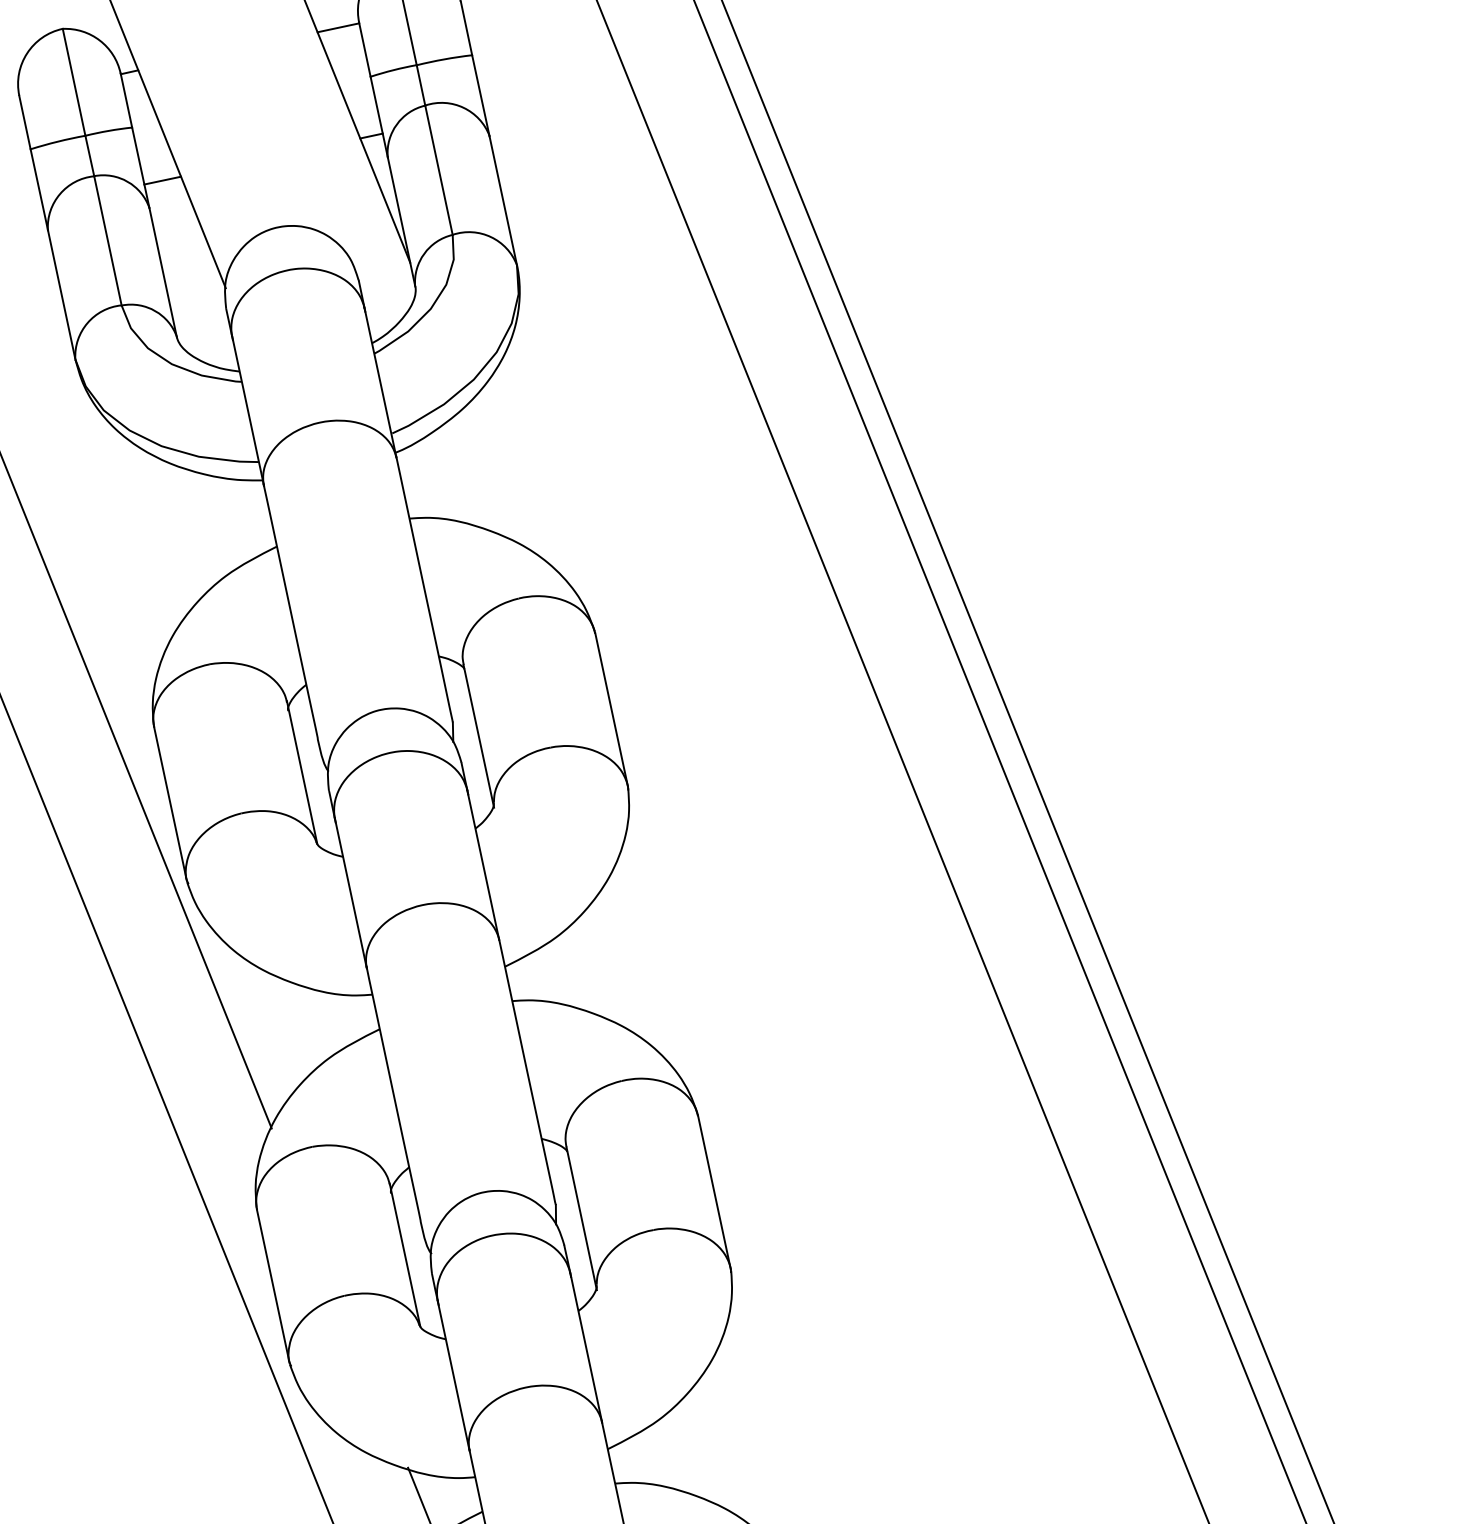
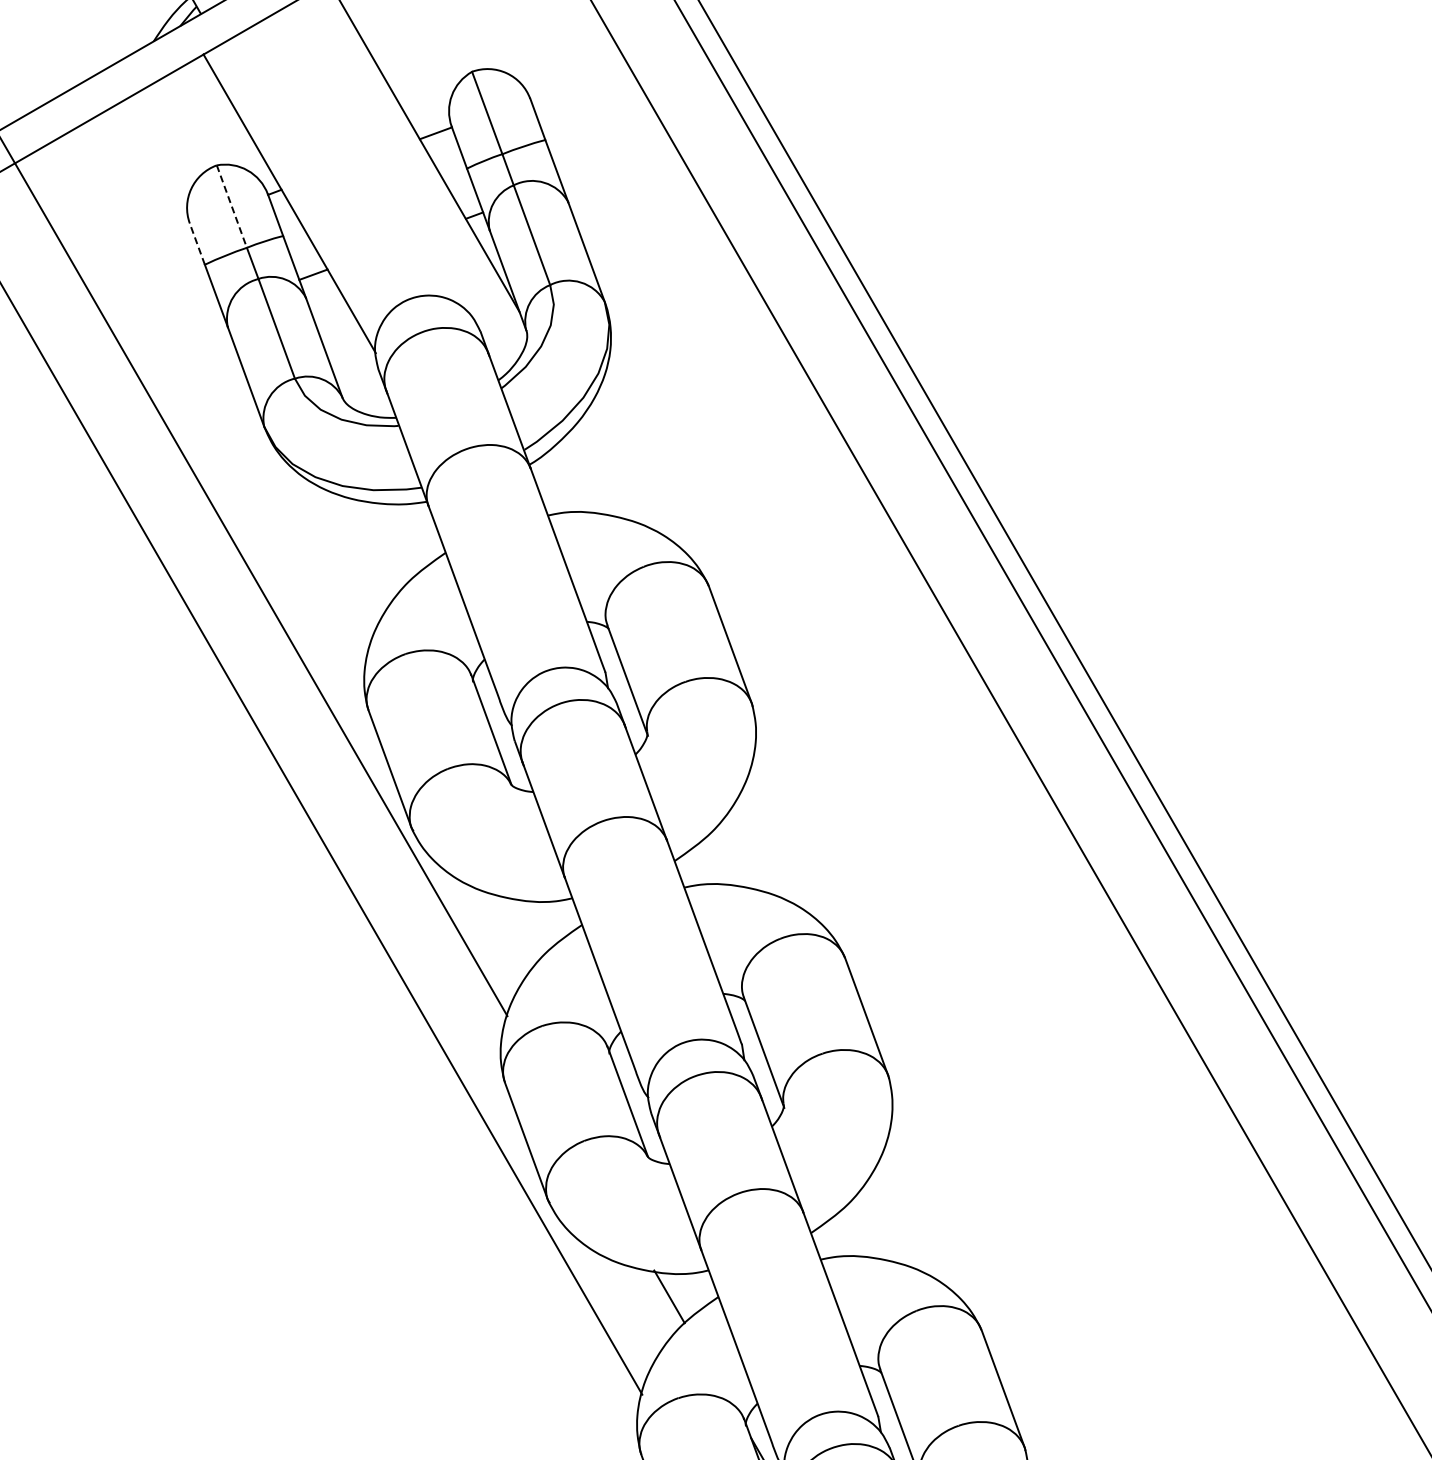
line: (73, 82) -> (231, 206), solid -> dashed
line: (25, 123) -> (197, 244), solid -> dashed

